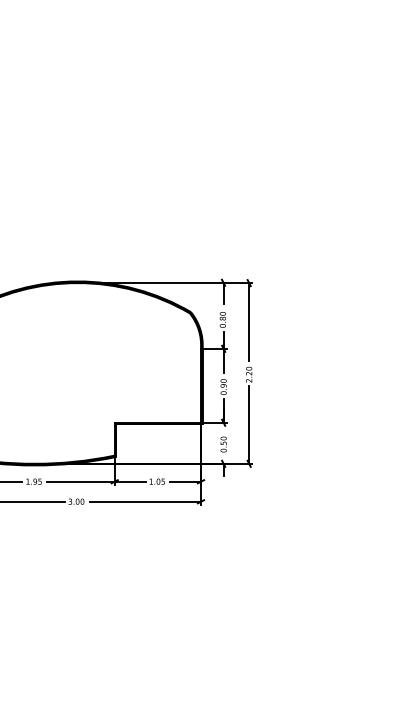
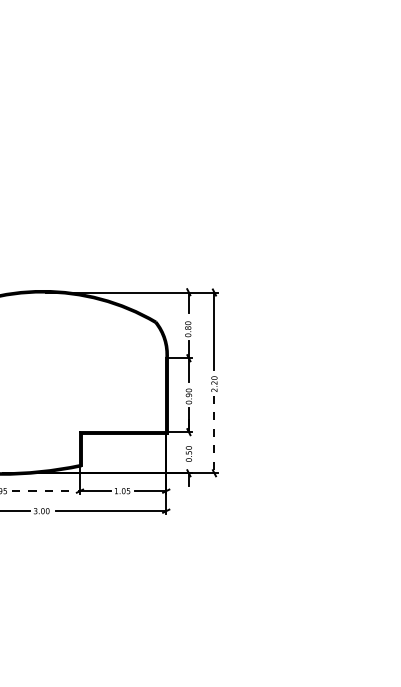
line: (249, 425) -> (214, 434), solid -> dashed
line: (81, 481) -> (46, 490), solid -> dashed

